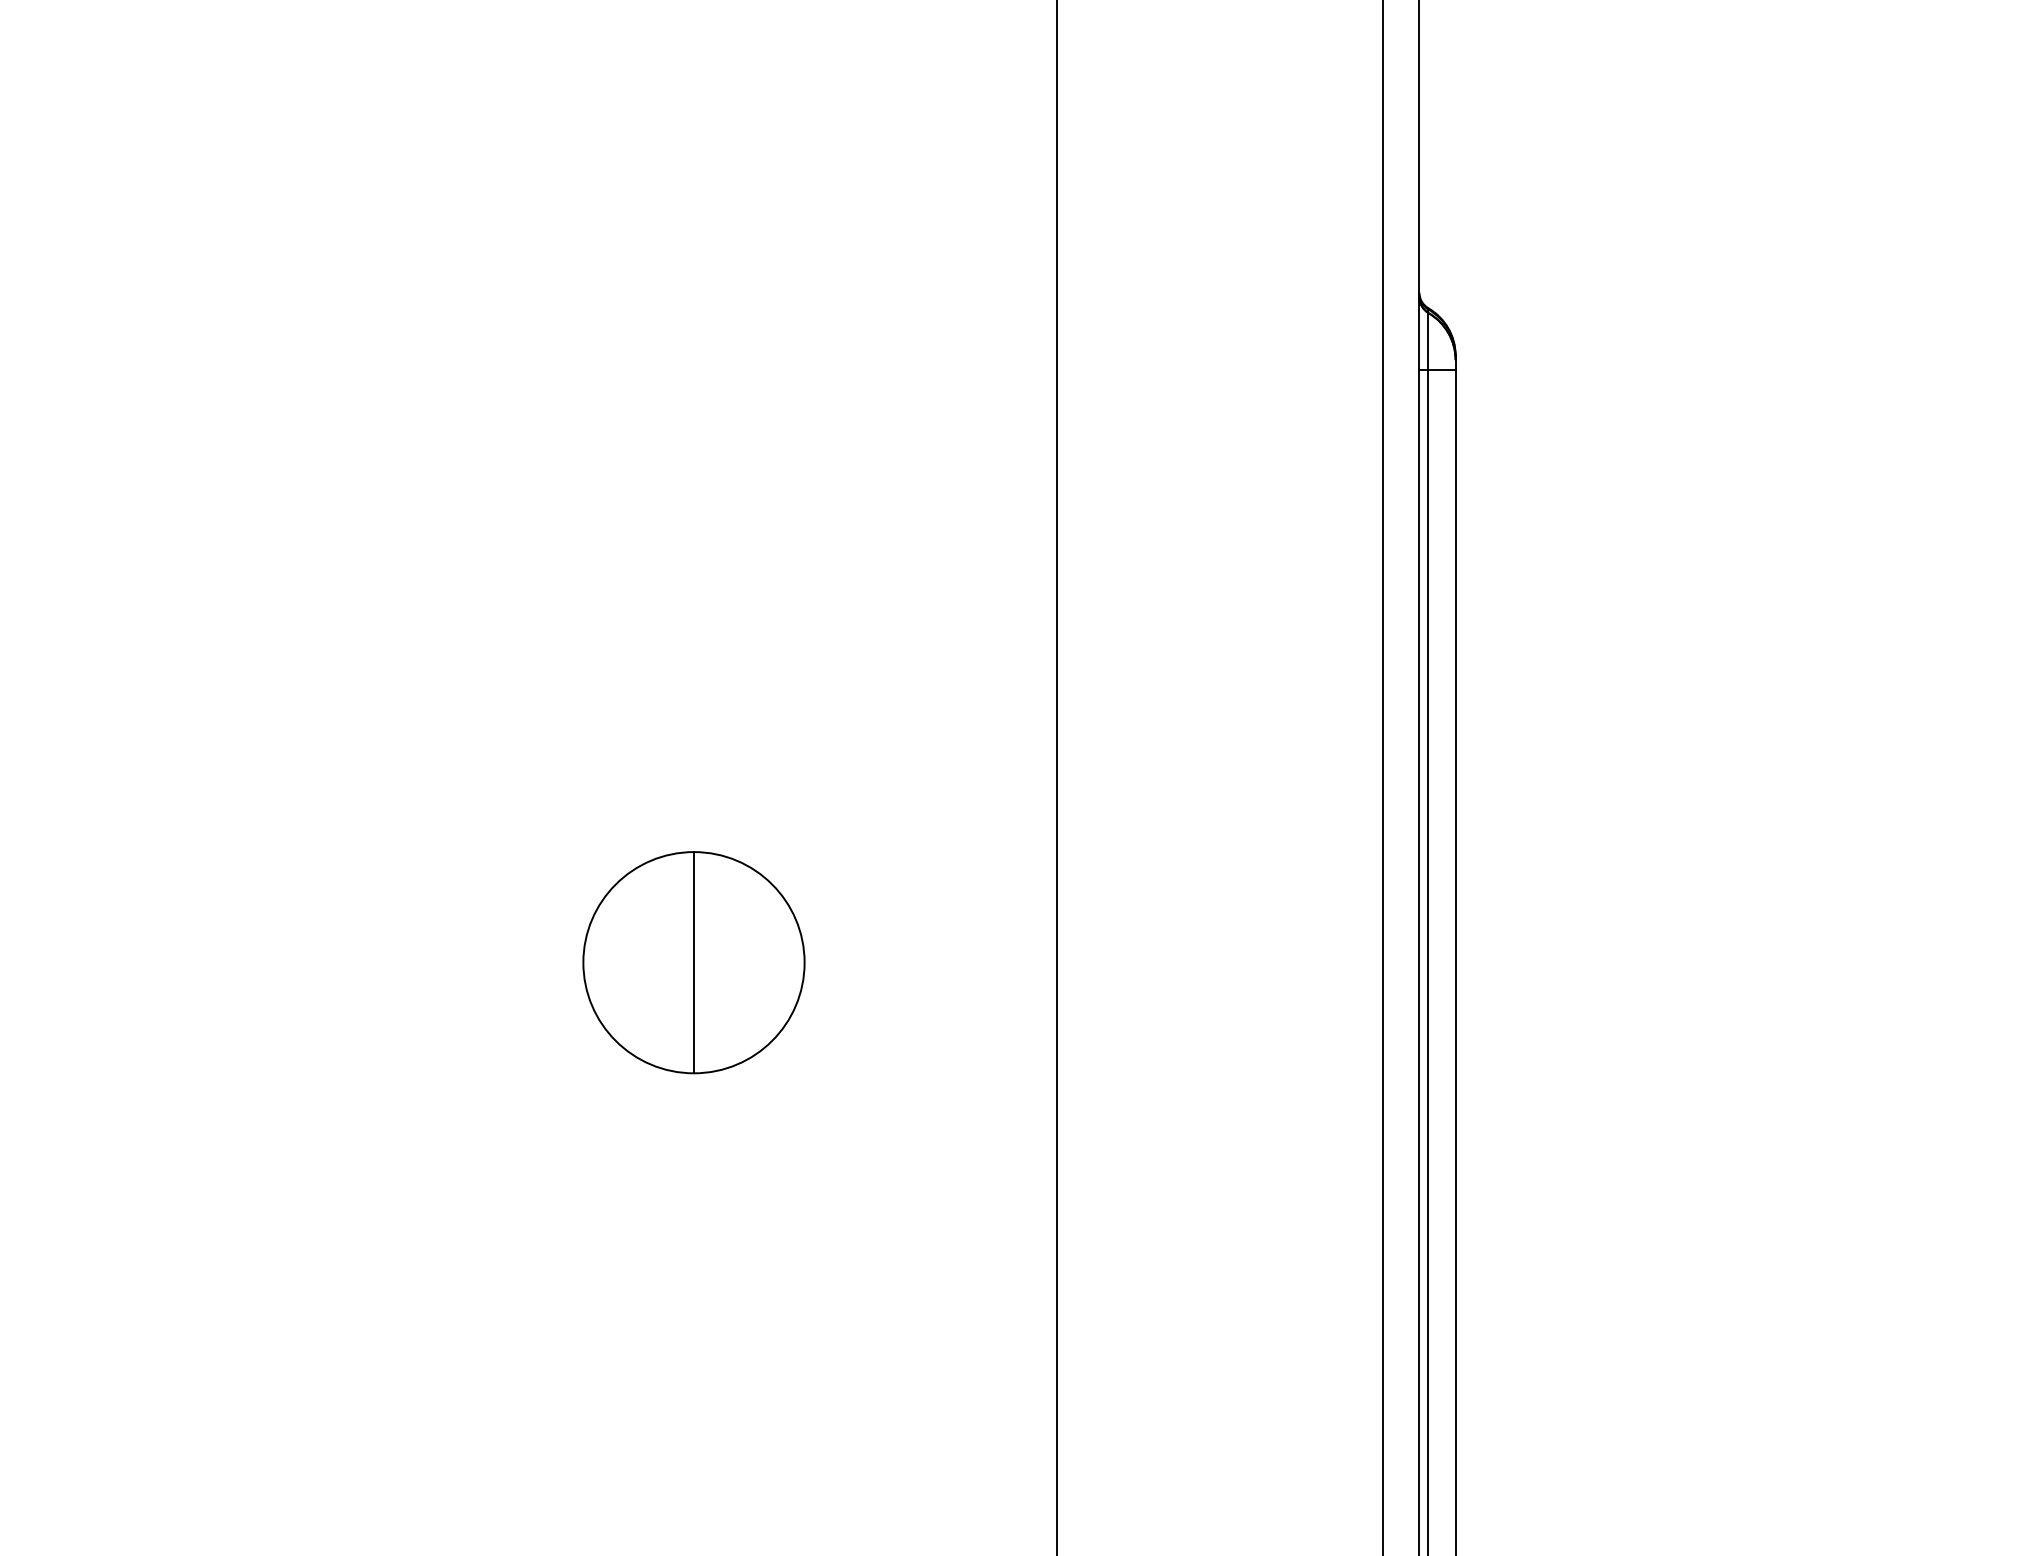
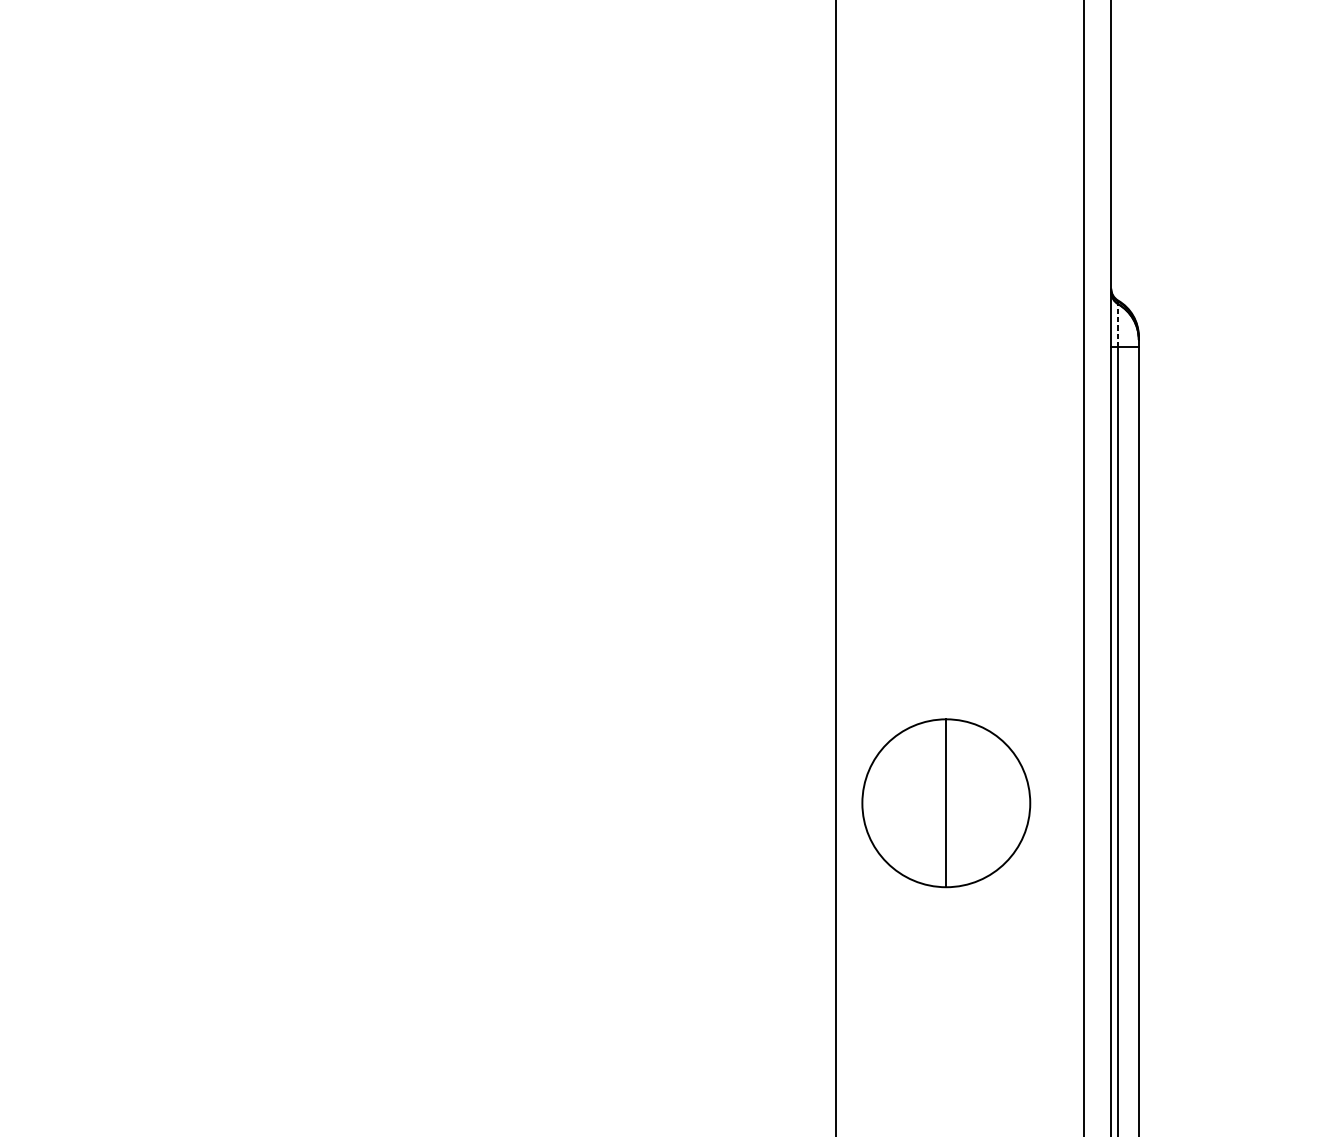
line: (1428, 341) -> (1118, 325), solid -> dashed
part: (693, 962) -> (945, 803), moved

